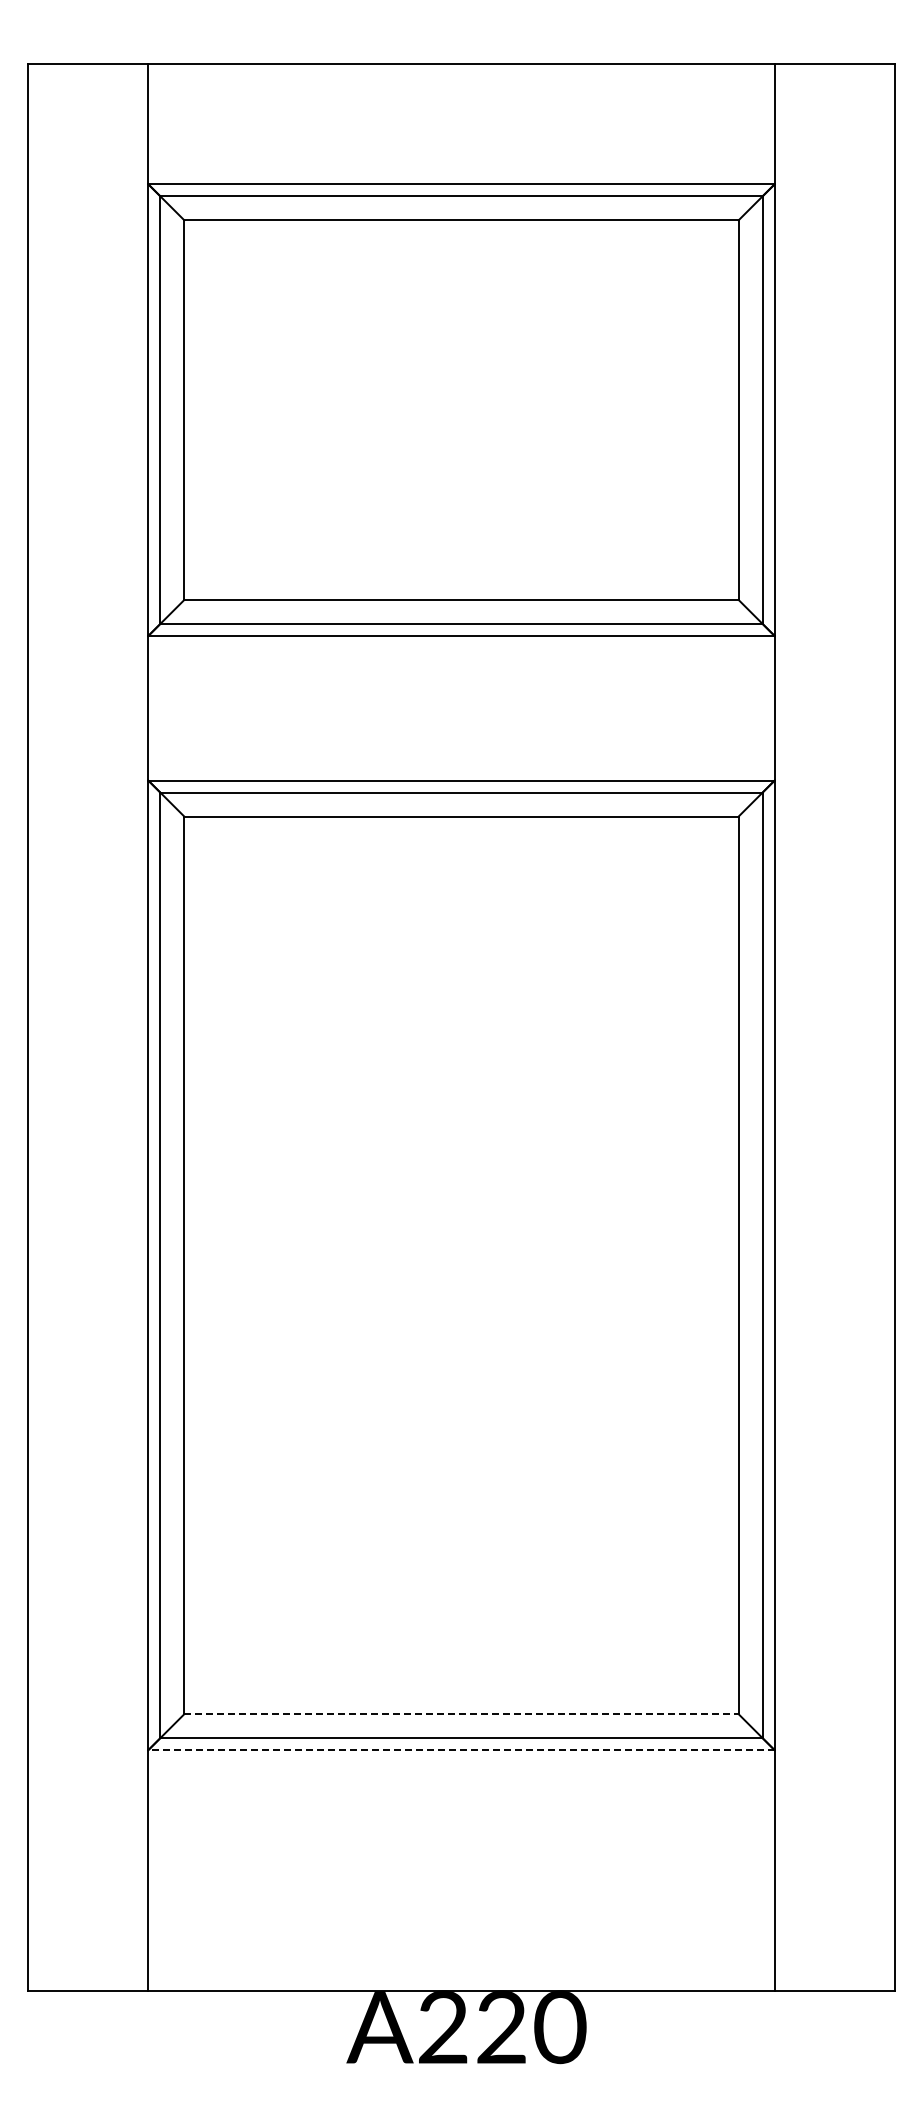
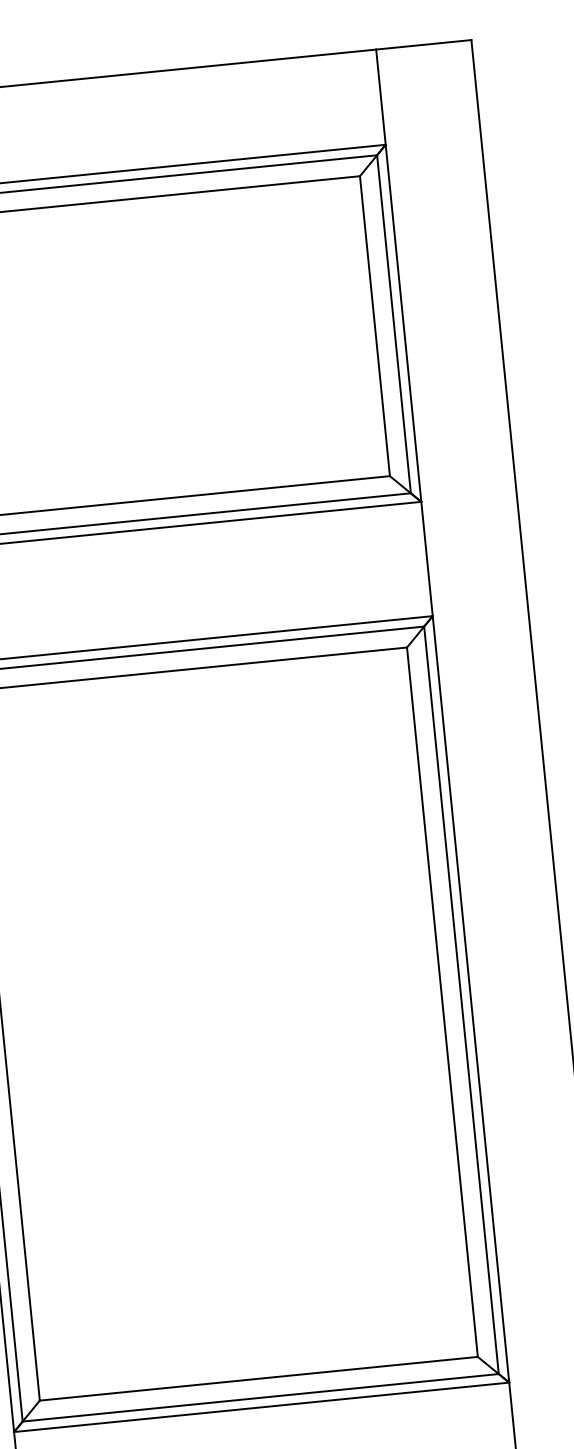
line: (461, 1714) -> (258, 1379), dashed -> solid
line: (460, 1750) -> (260, 1407), dashed -> solid

